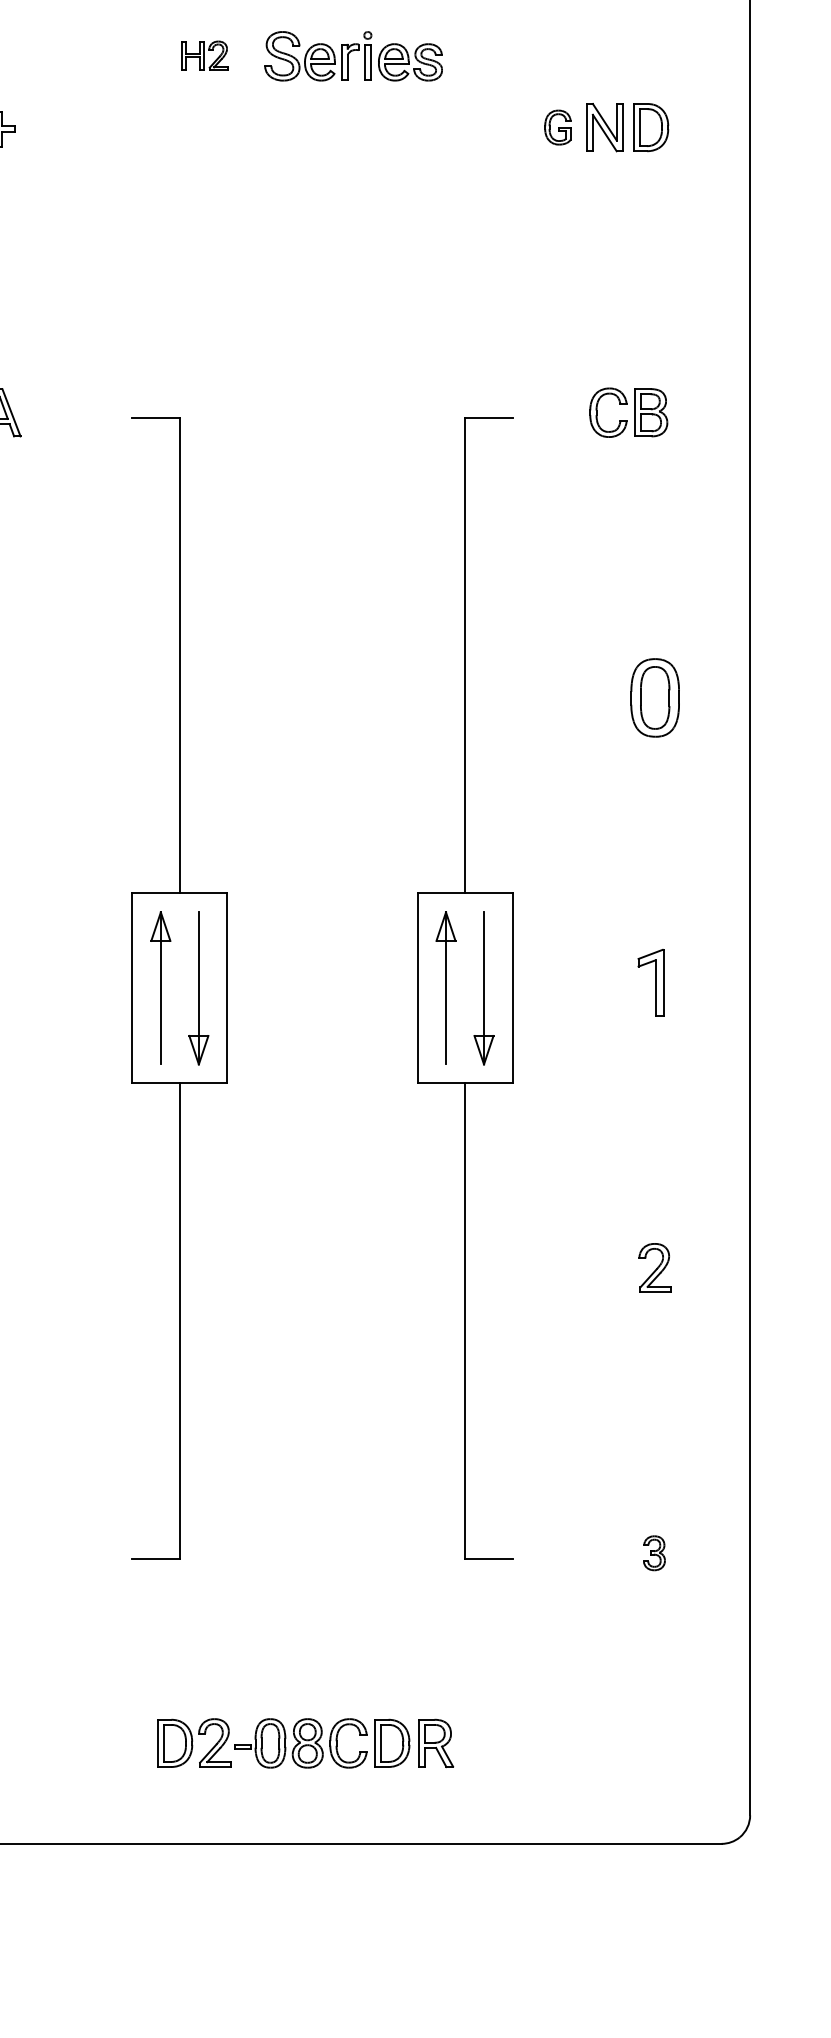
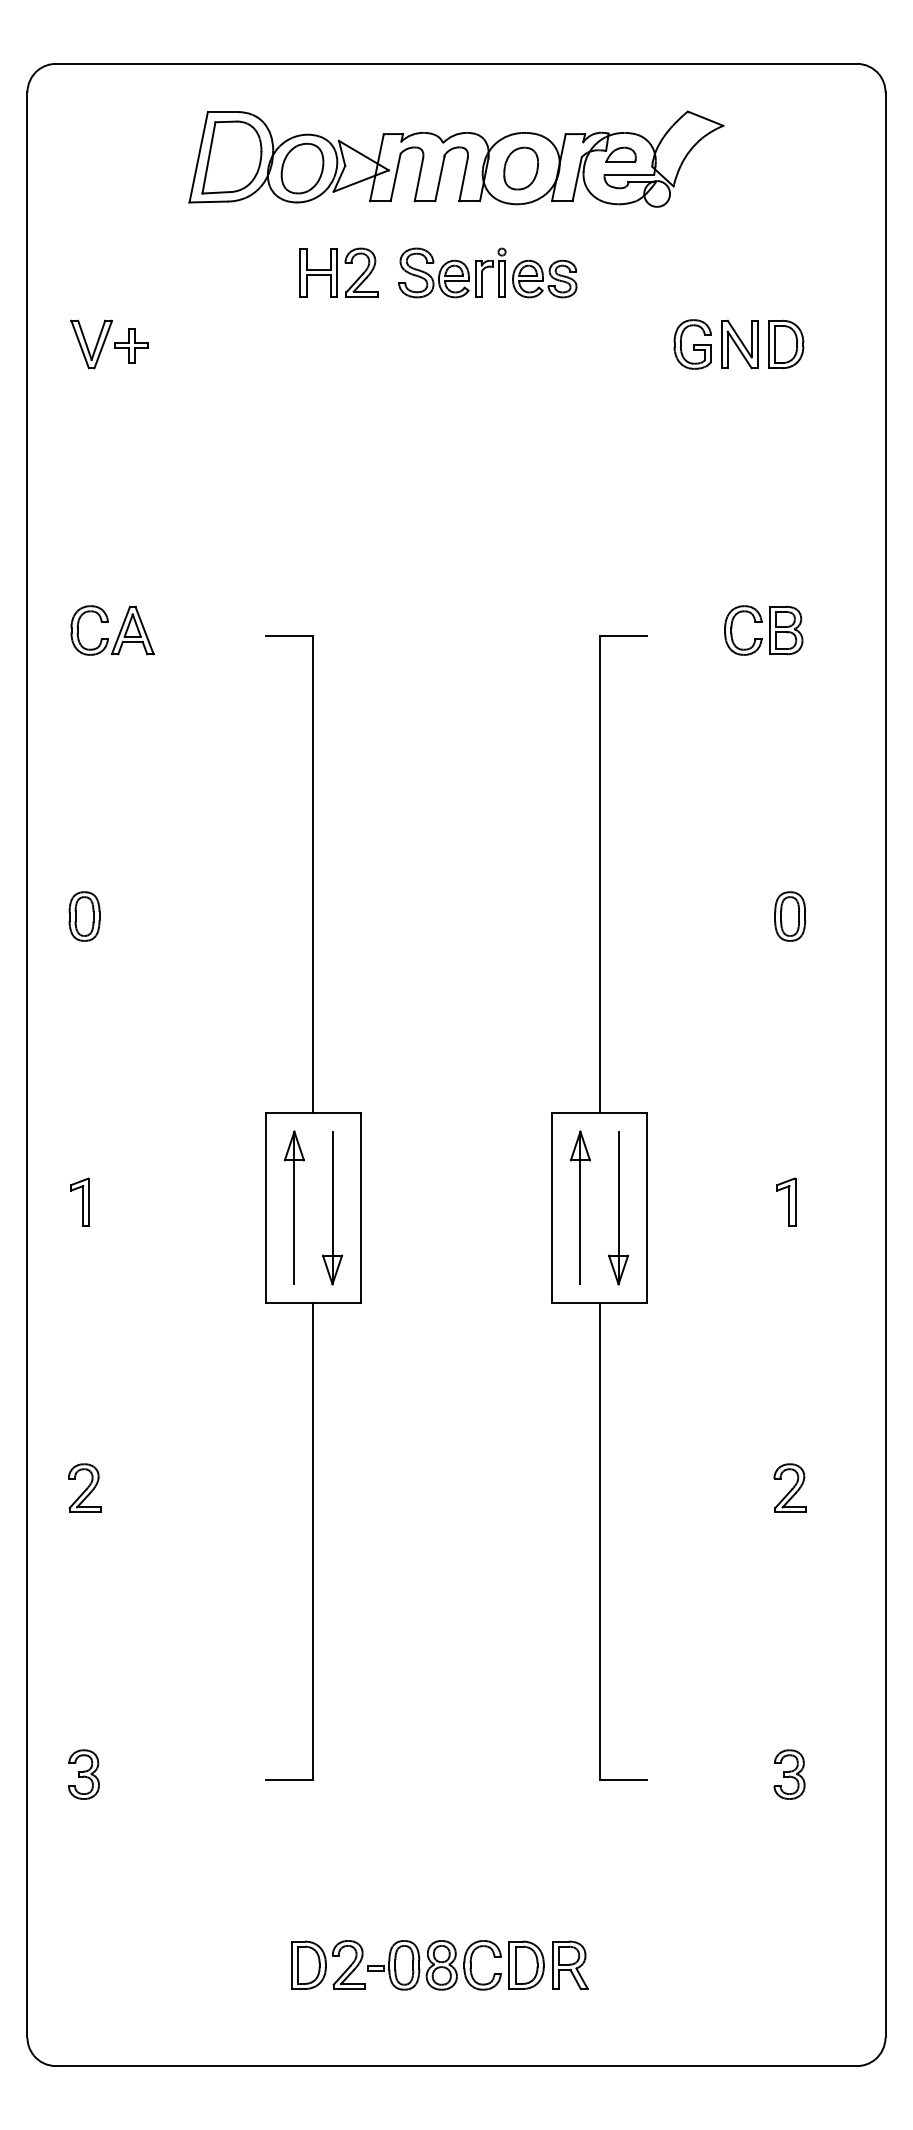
part: (204, 55) -> (338, 272), size x1.67
part: (557, 127) -> (692, 344), size x1.43
part: (654, 697) -> (789, 916), size x0.62
part: (651, 981) -> (786, 1201), size x0.71
part: (654, 1553) -> (789, 1774), size x1.43

